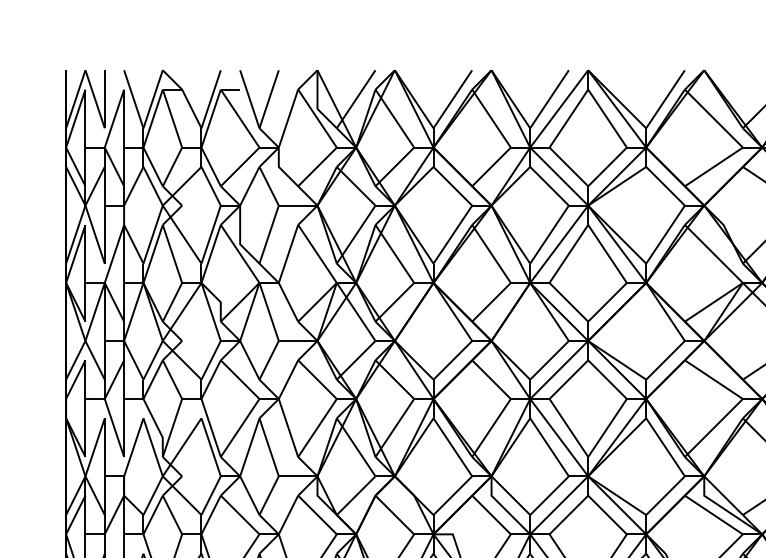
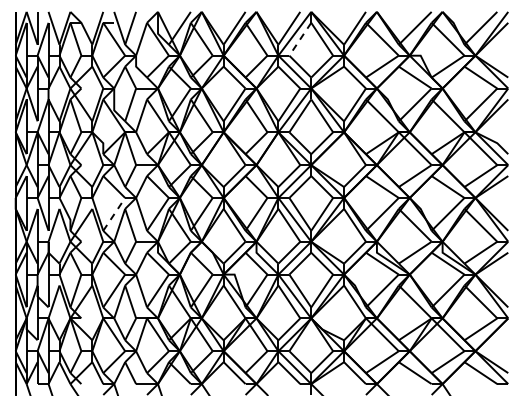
line: (569, 119) -> (300, 39), solid -> dashed
line: (240, 428) -> (114, 214), solid -> dashed

